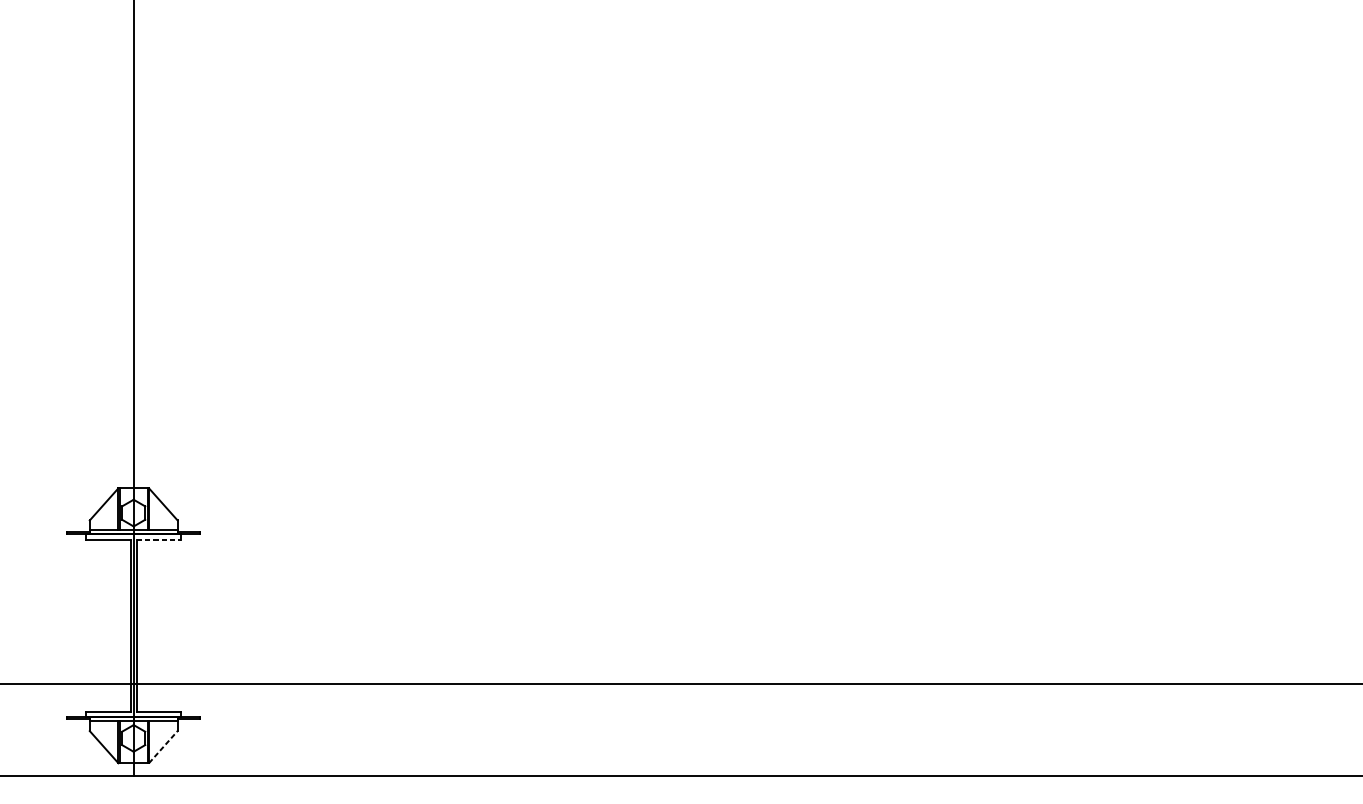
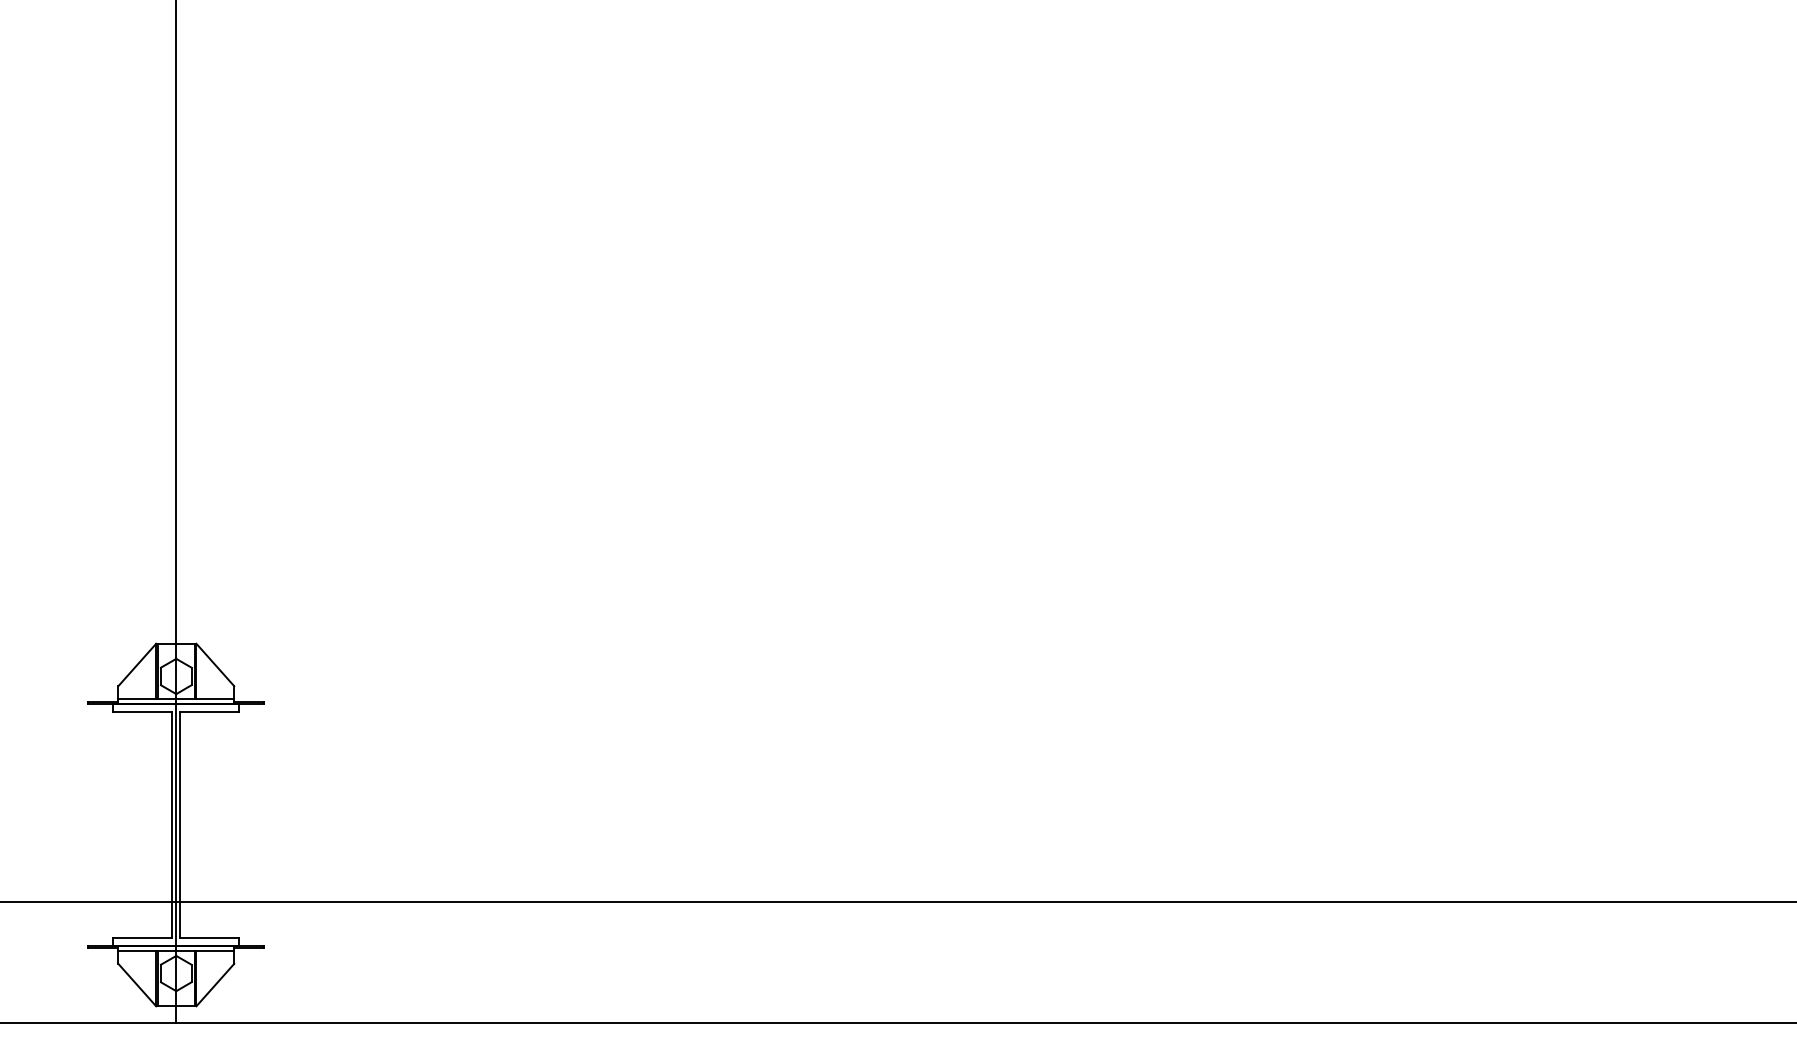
line: (158, 539) -> (209, 711), dashed -> solid
line: (163, 746) -> (215, 984), dashed -> solid

